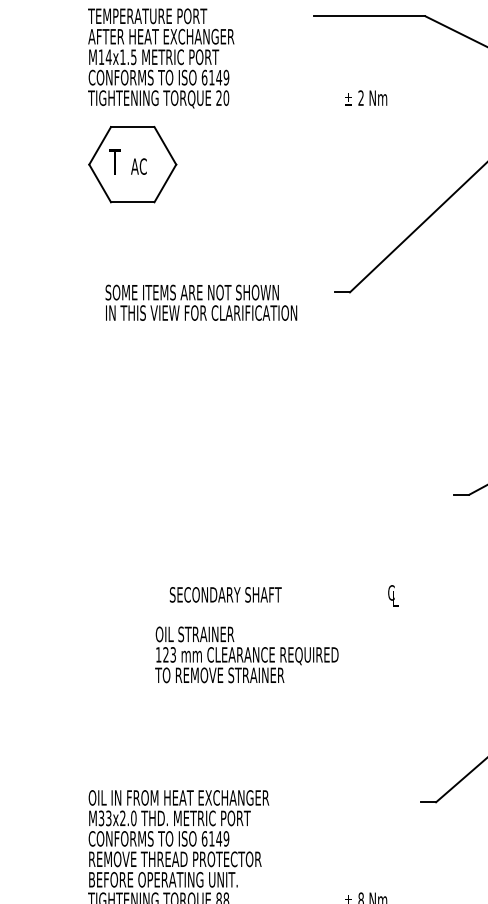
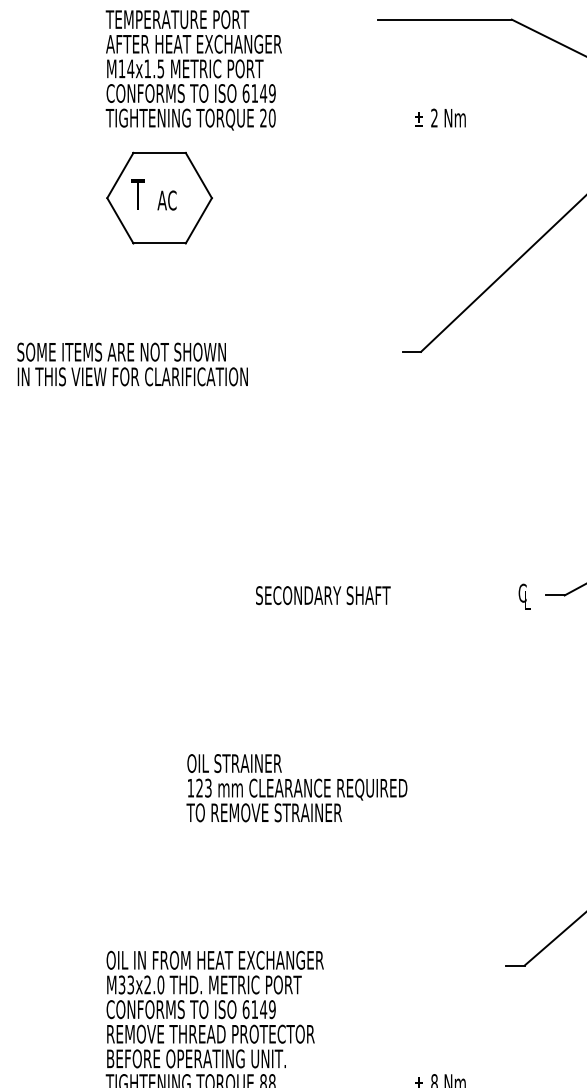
text: (201, 302) -> (132, 364), moved
text: (283, 595) -> (392, 596), moved

